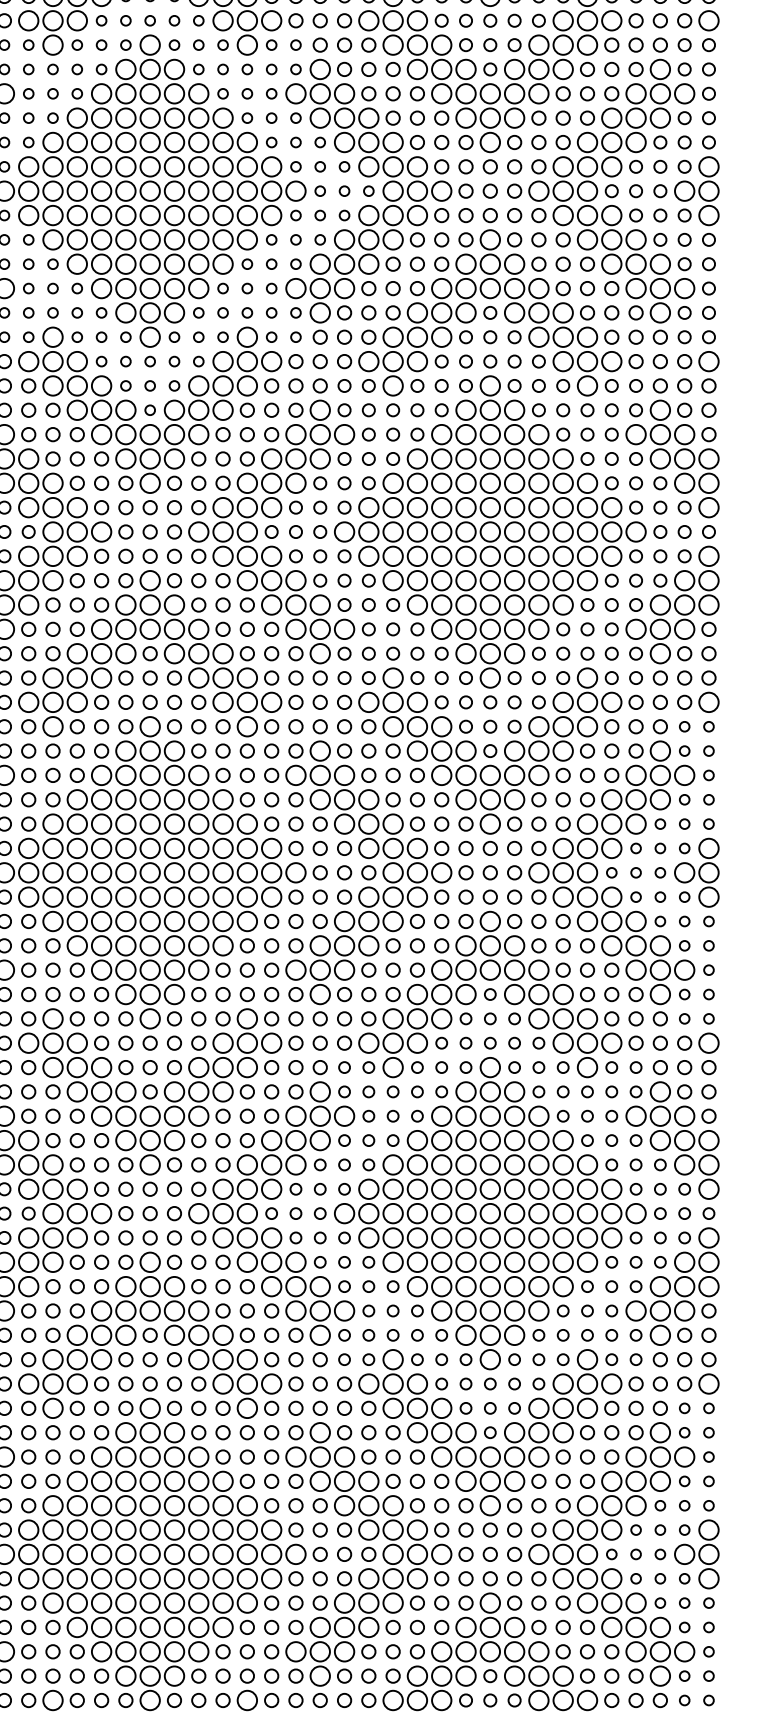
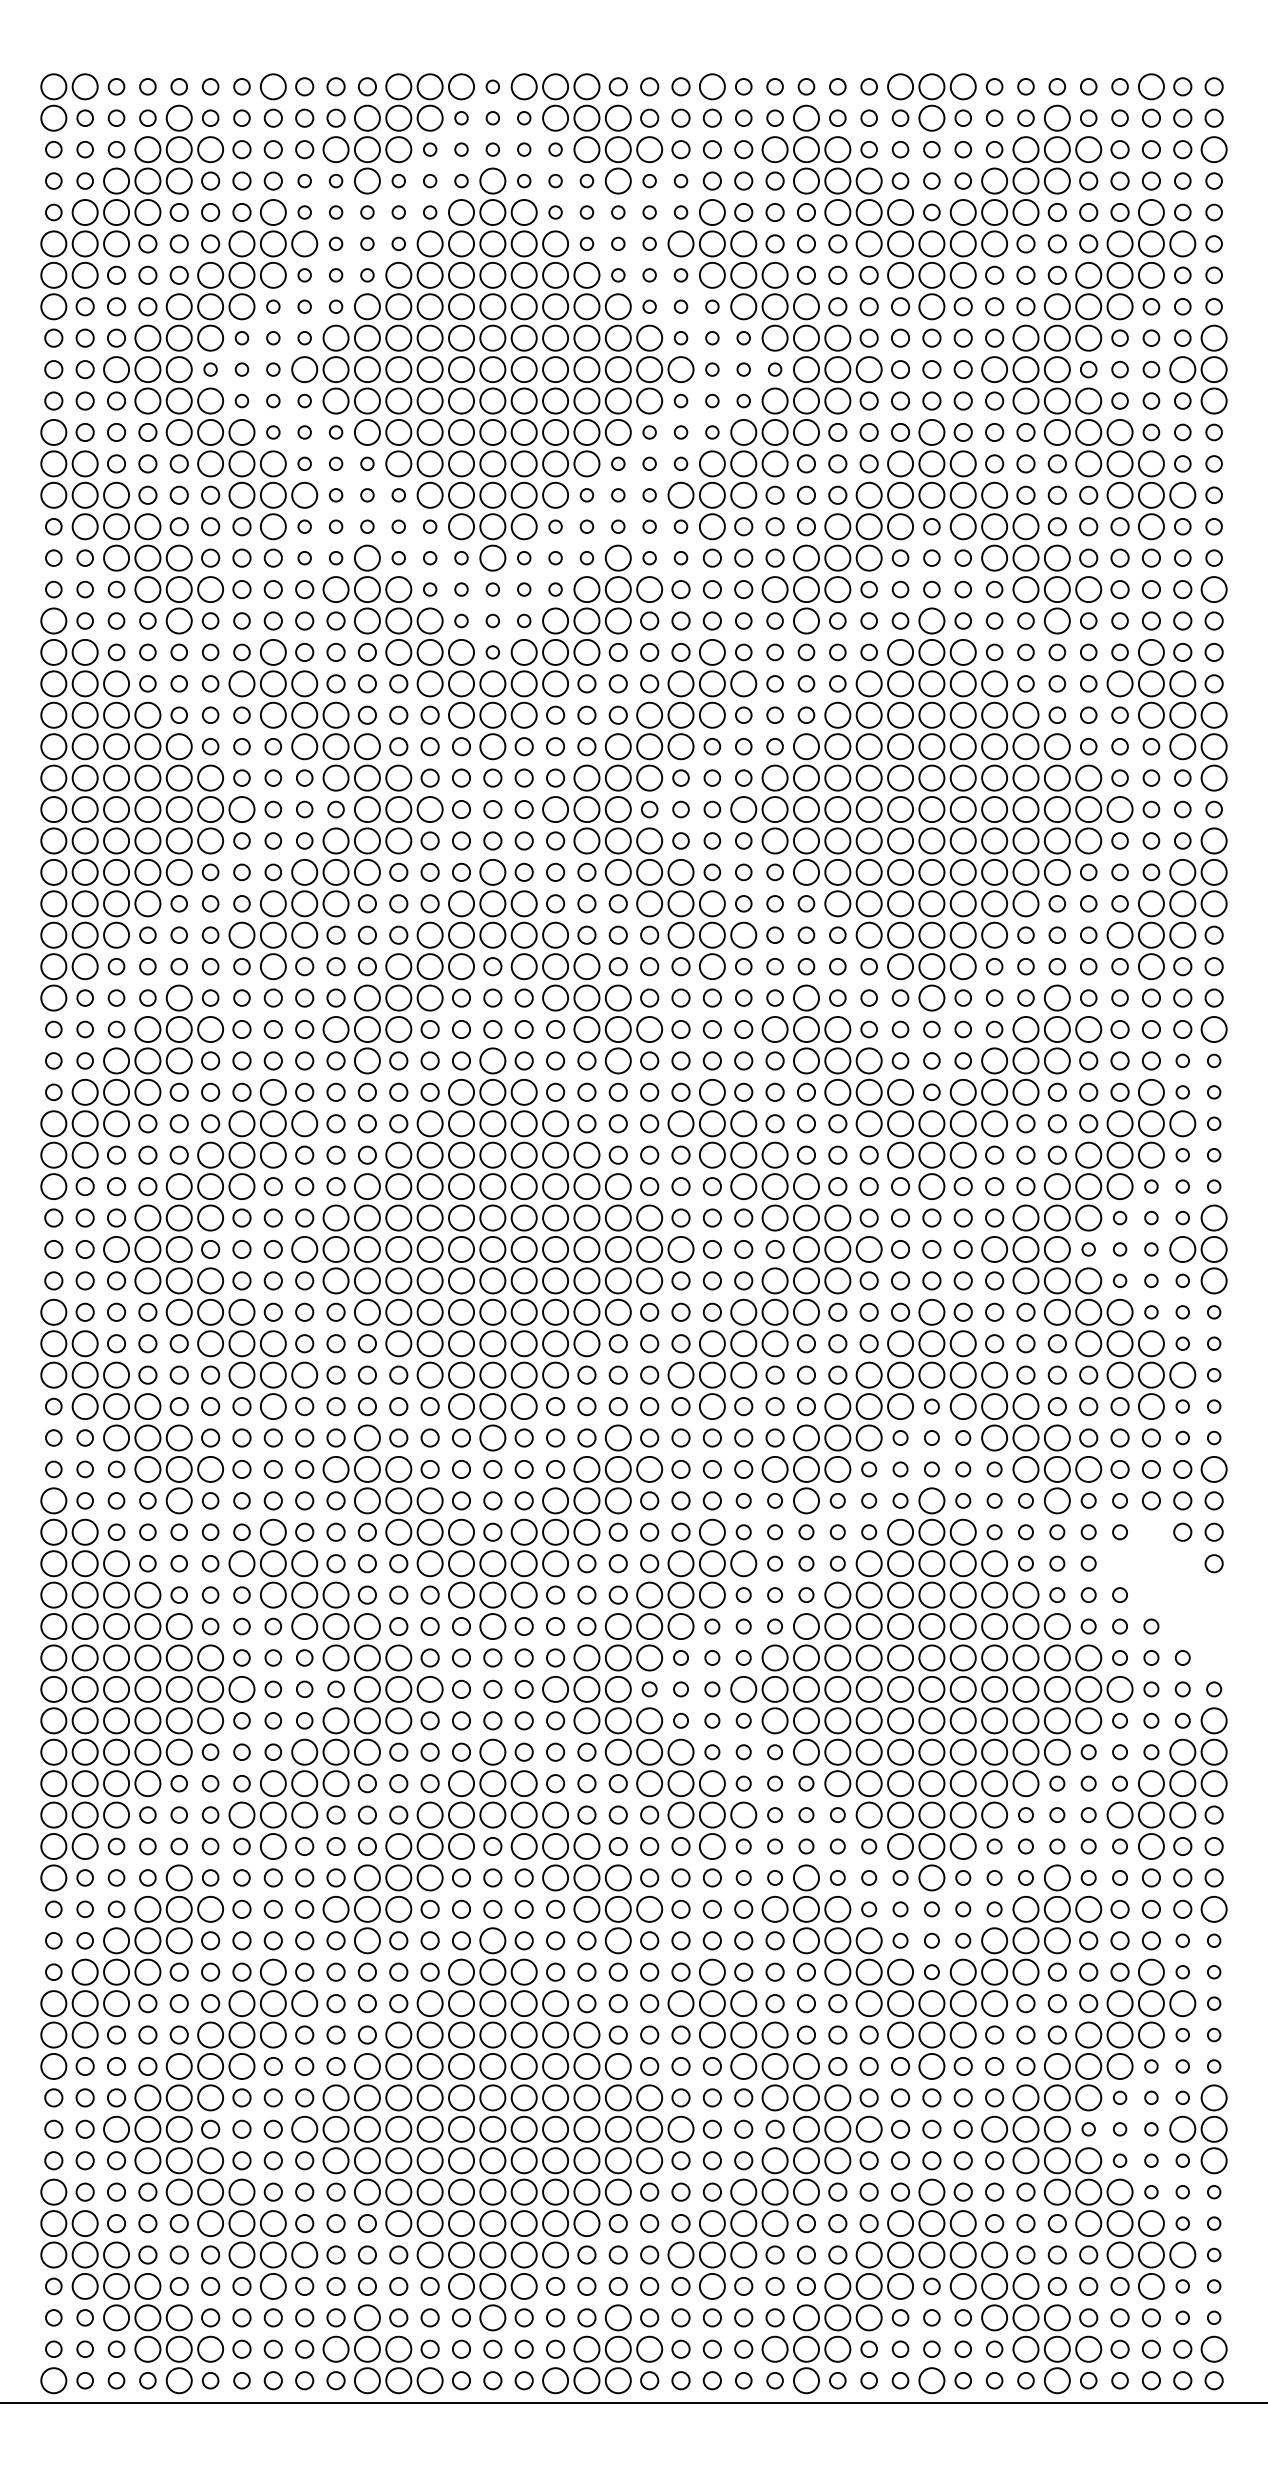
part: (672, 1140) -> (1166, 1594), removed

